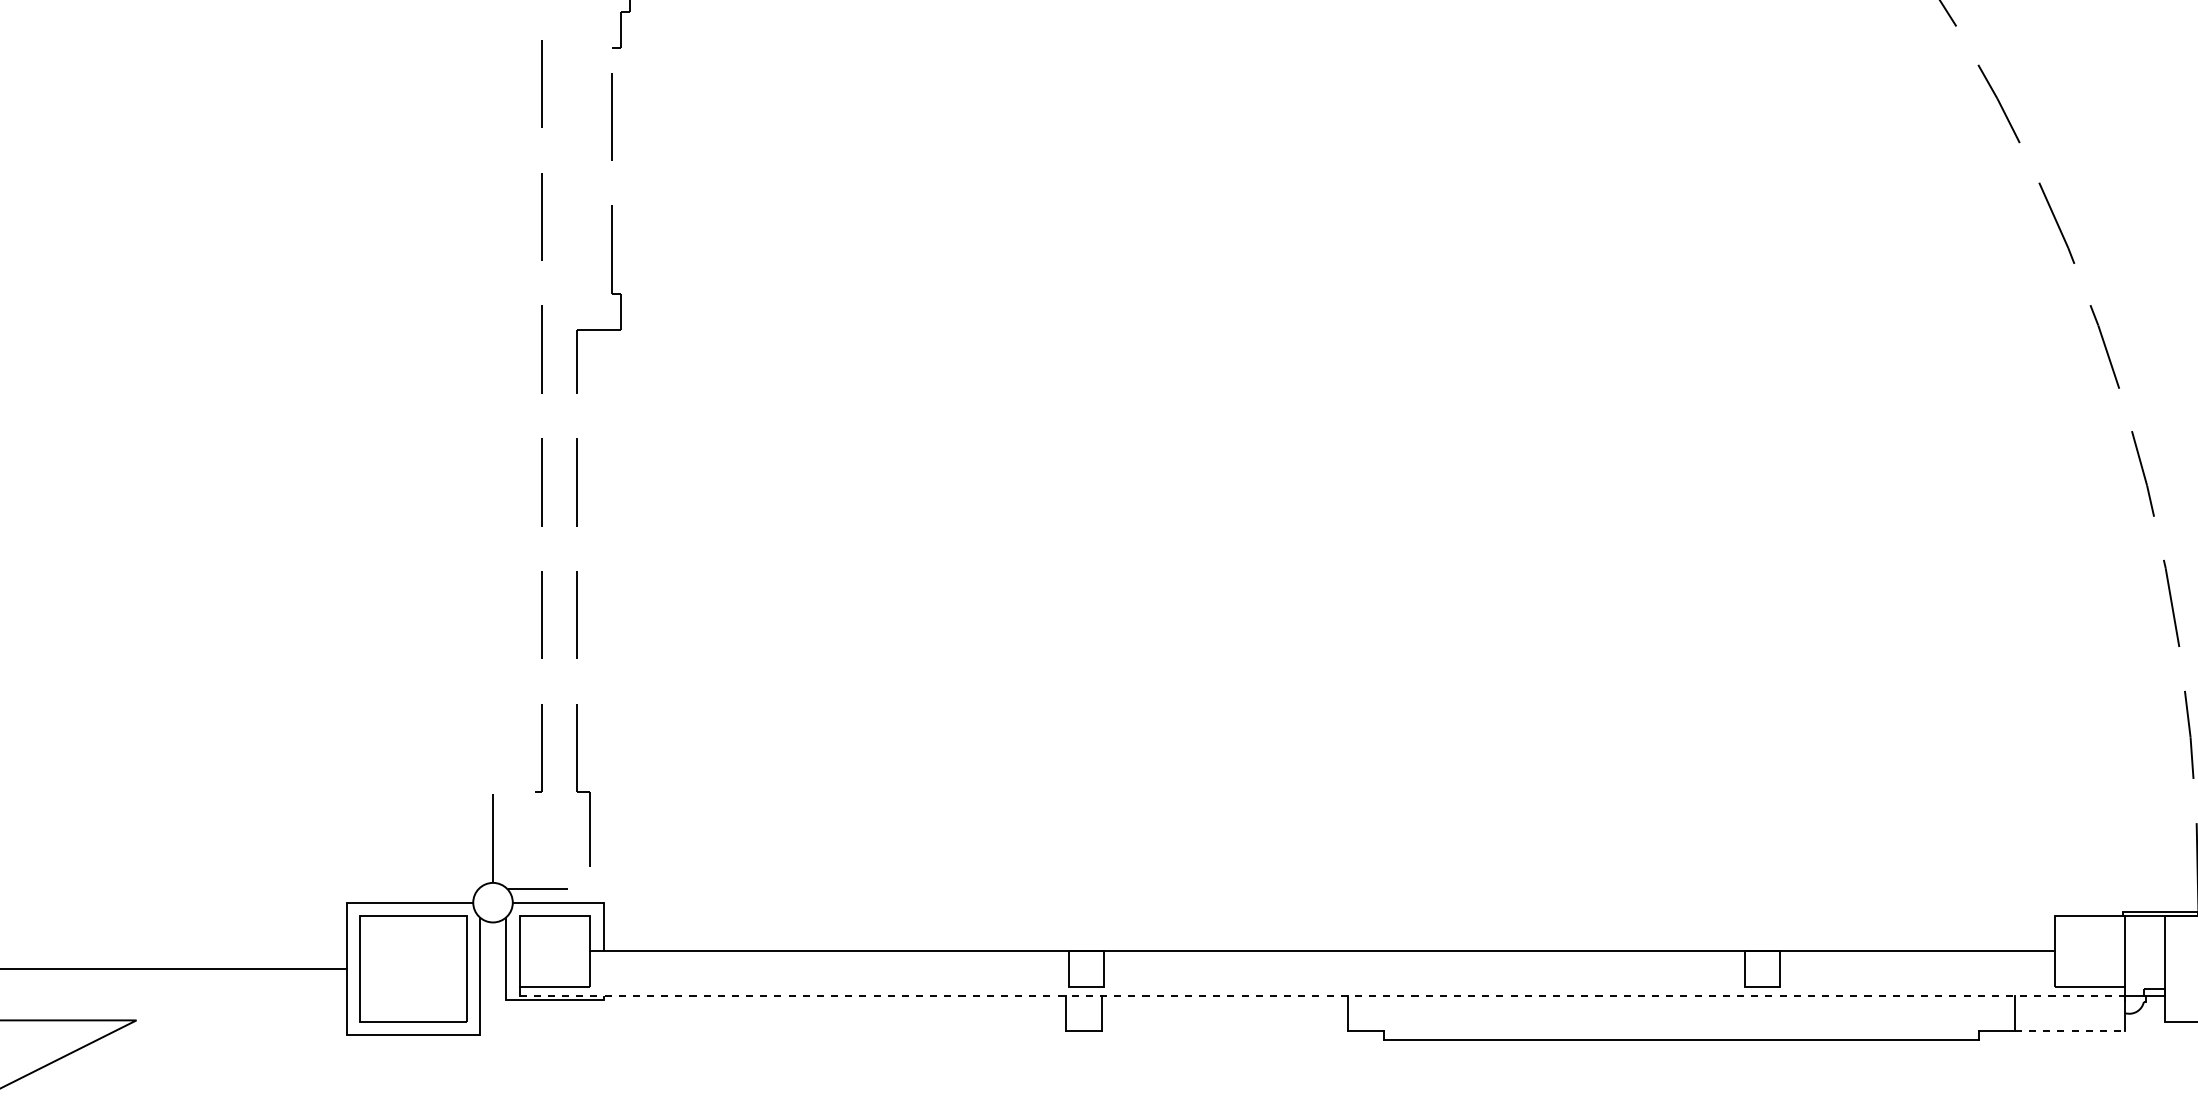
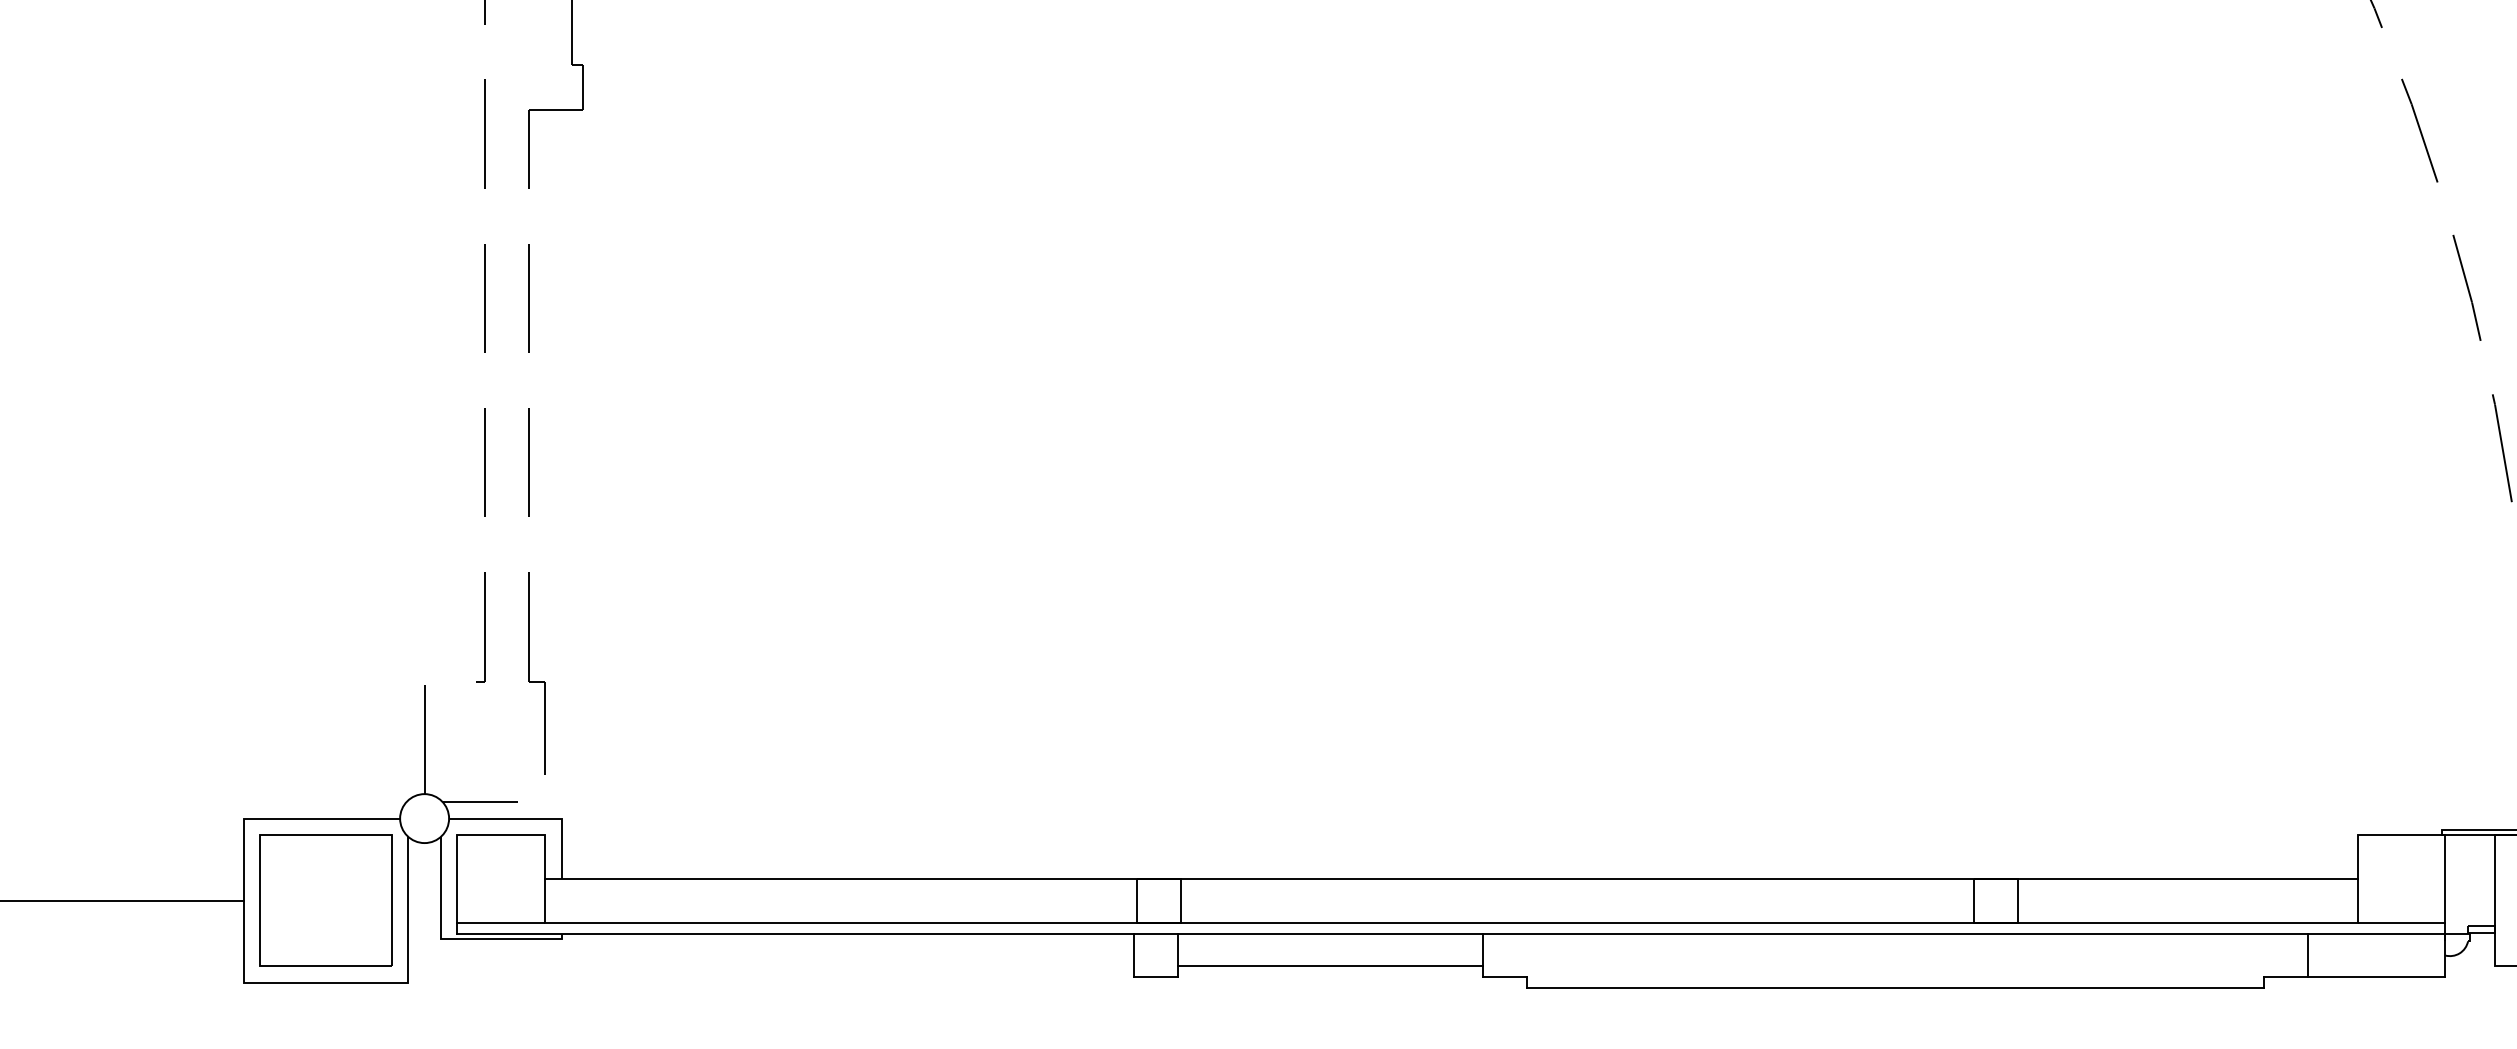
line: (1322, 986) -> (1451, 922), added
line: (1322, 995) -> (1451, 933), dashed -> solid
line: (1224, 1022) -> (1330, 966), added
line: (2070, 1030) -> (2377, 976), dashed -> solid

